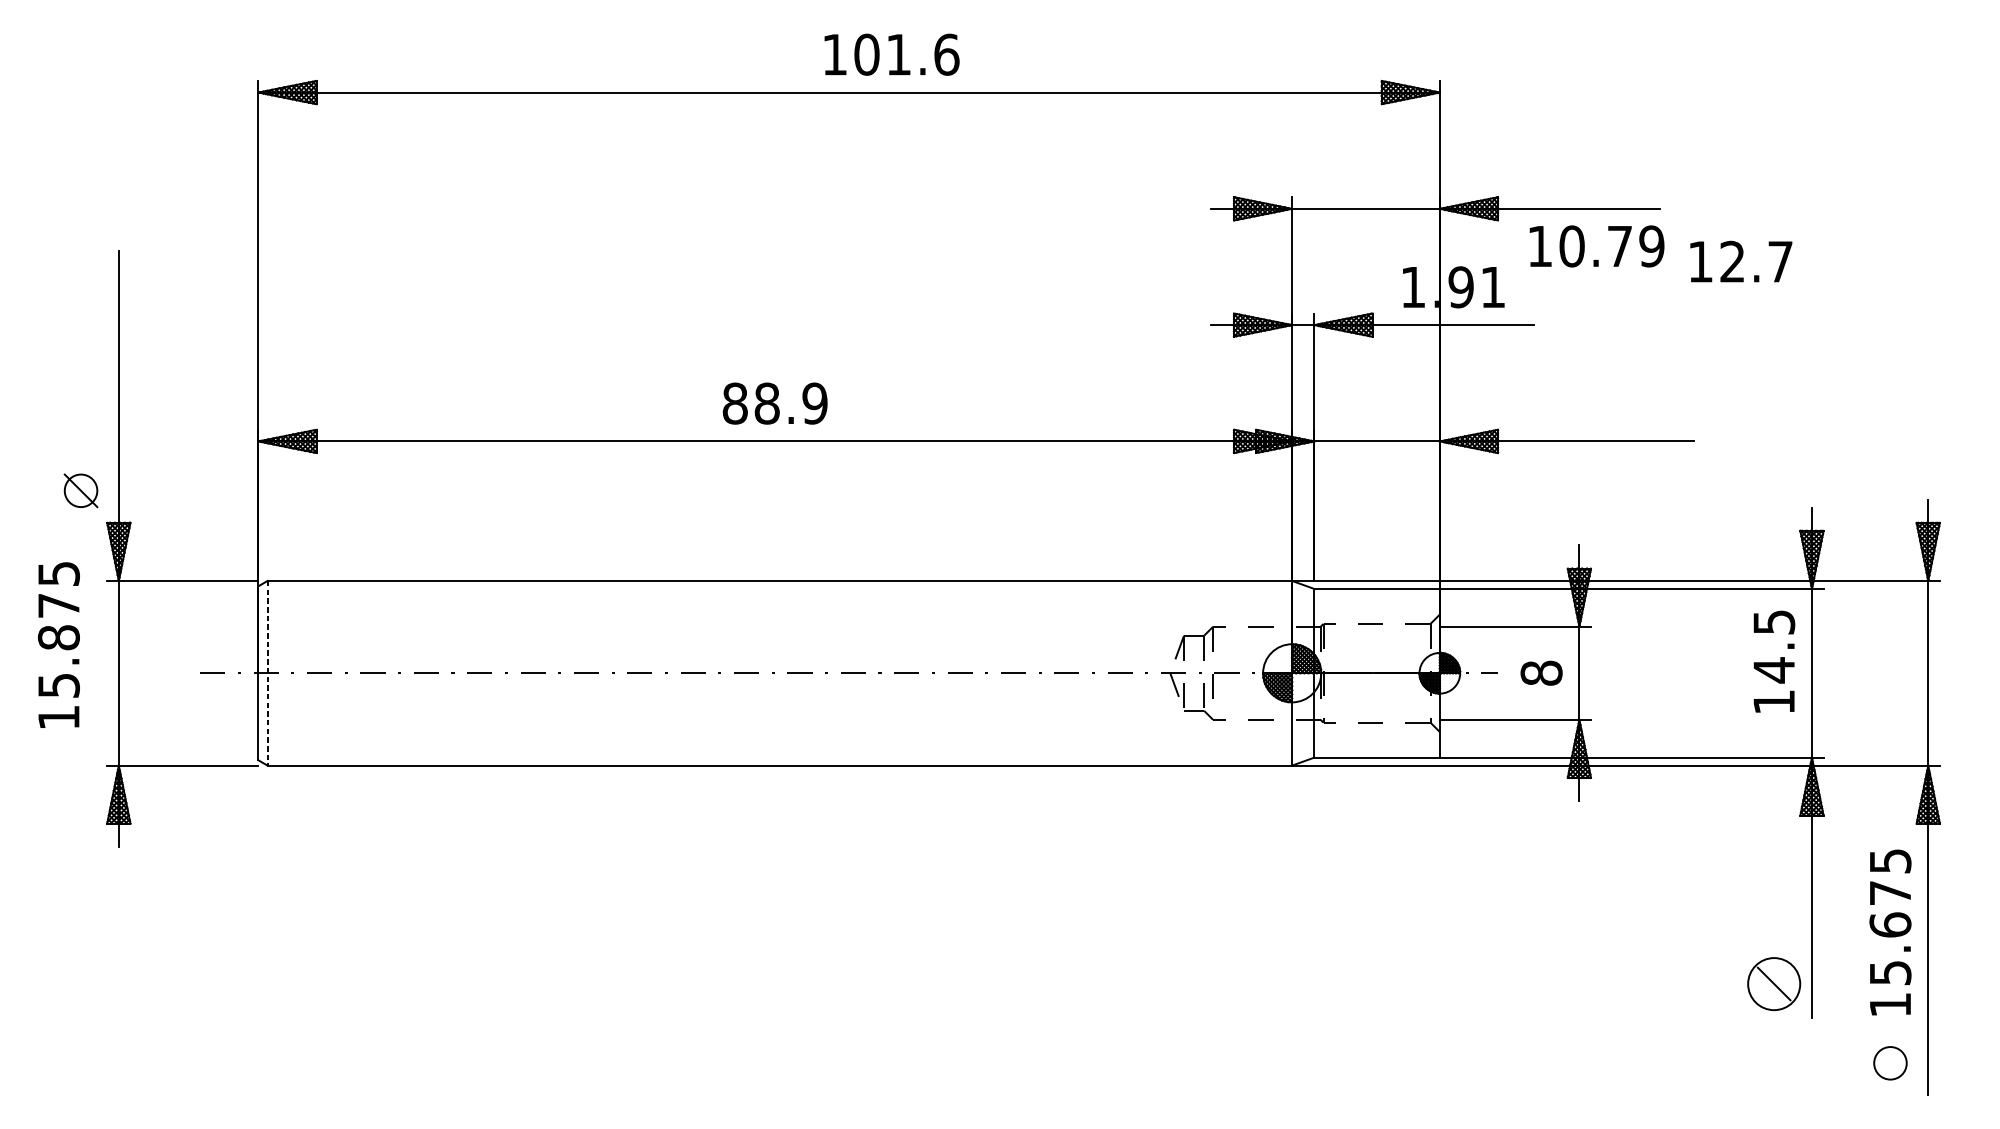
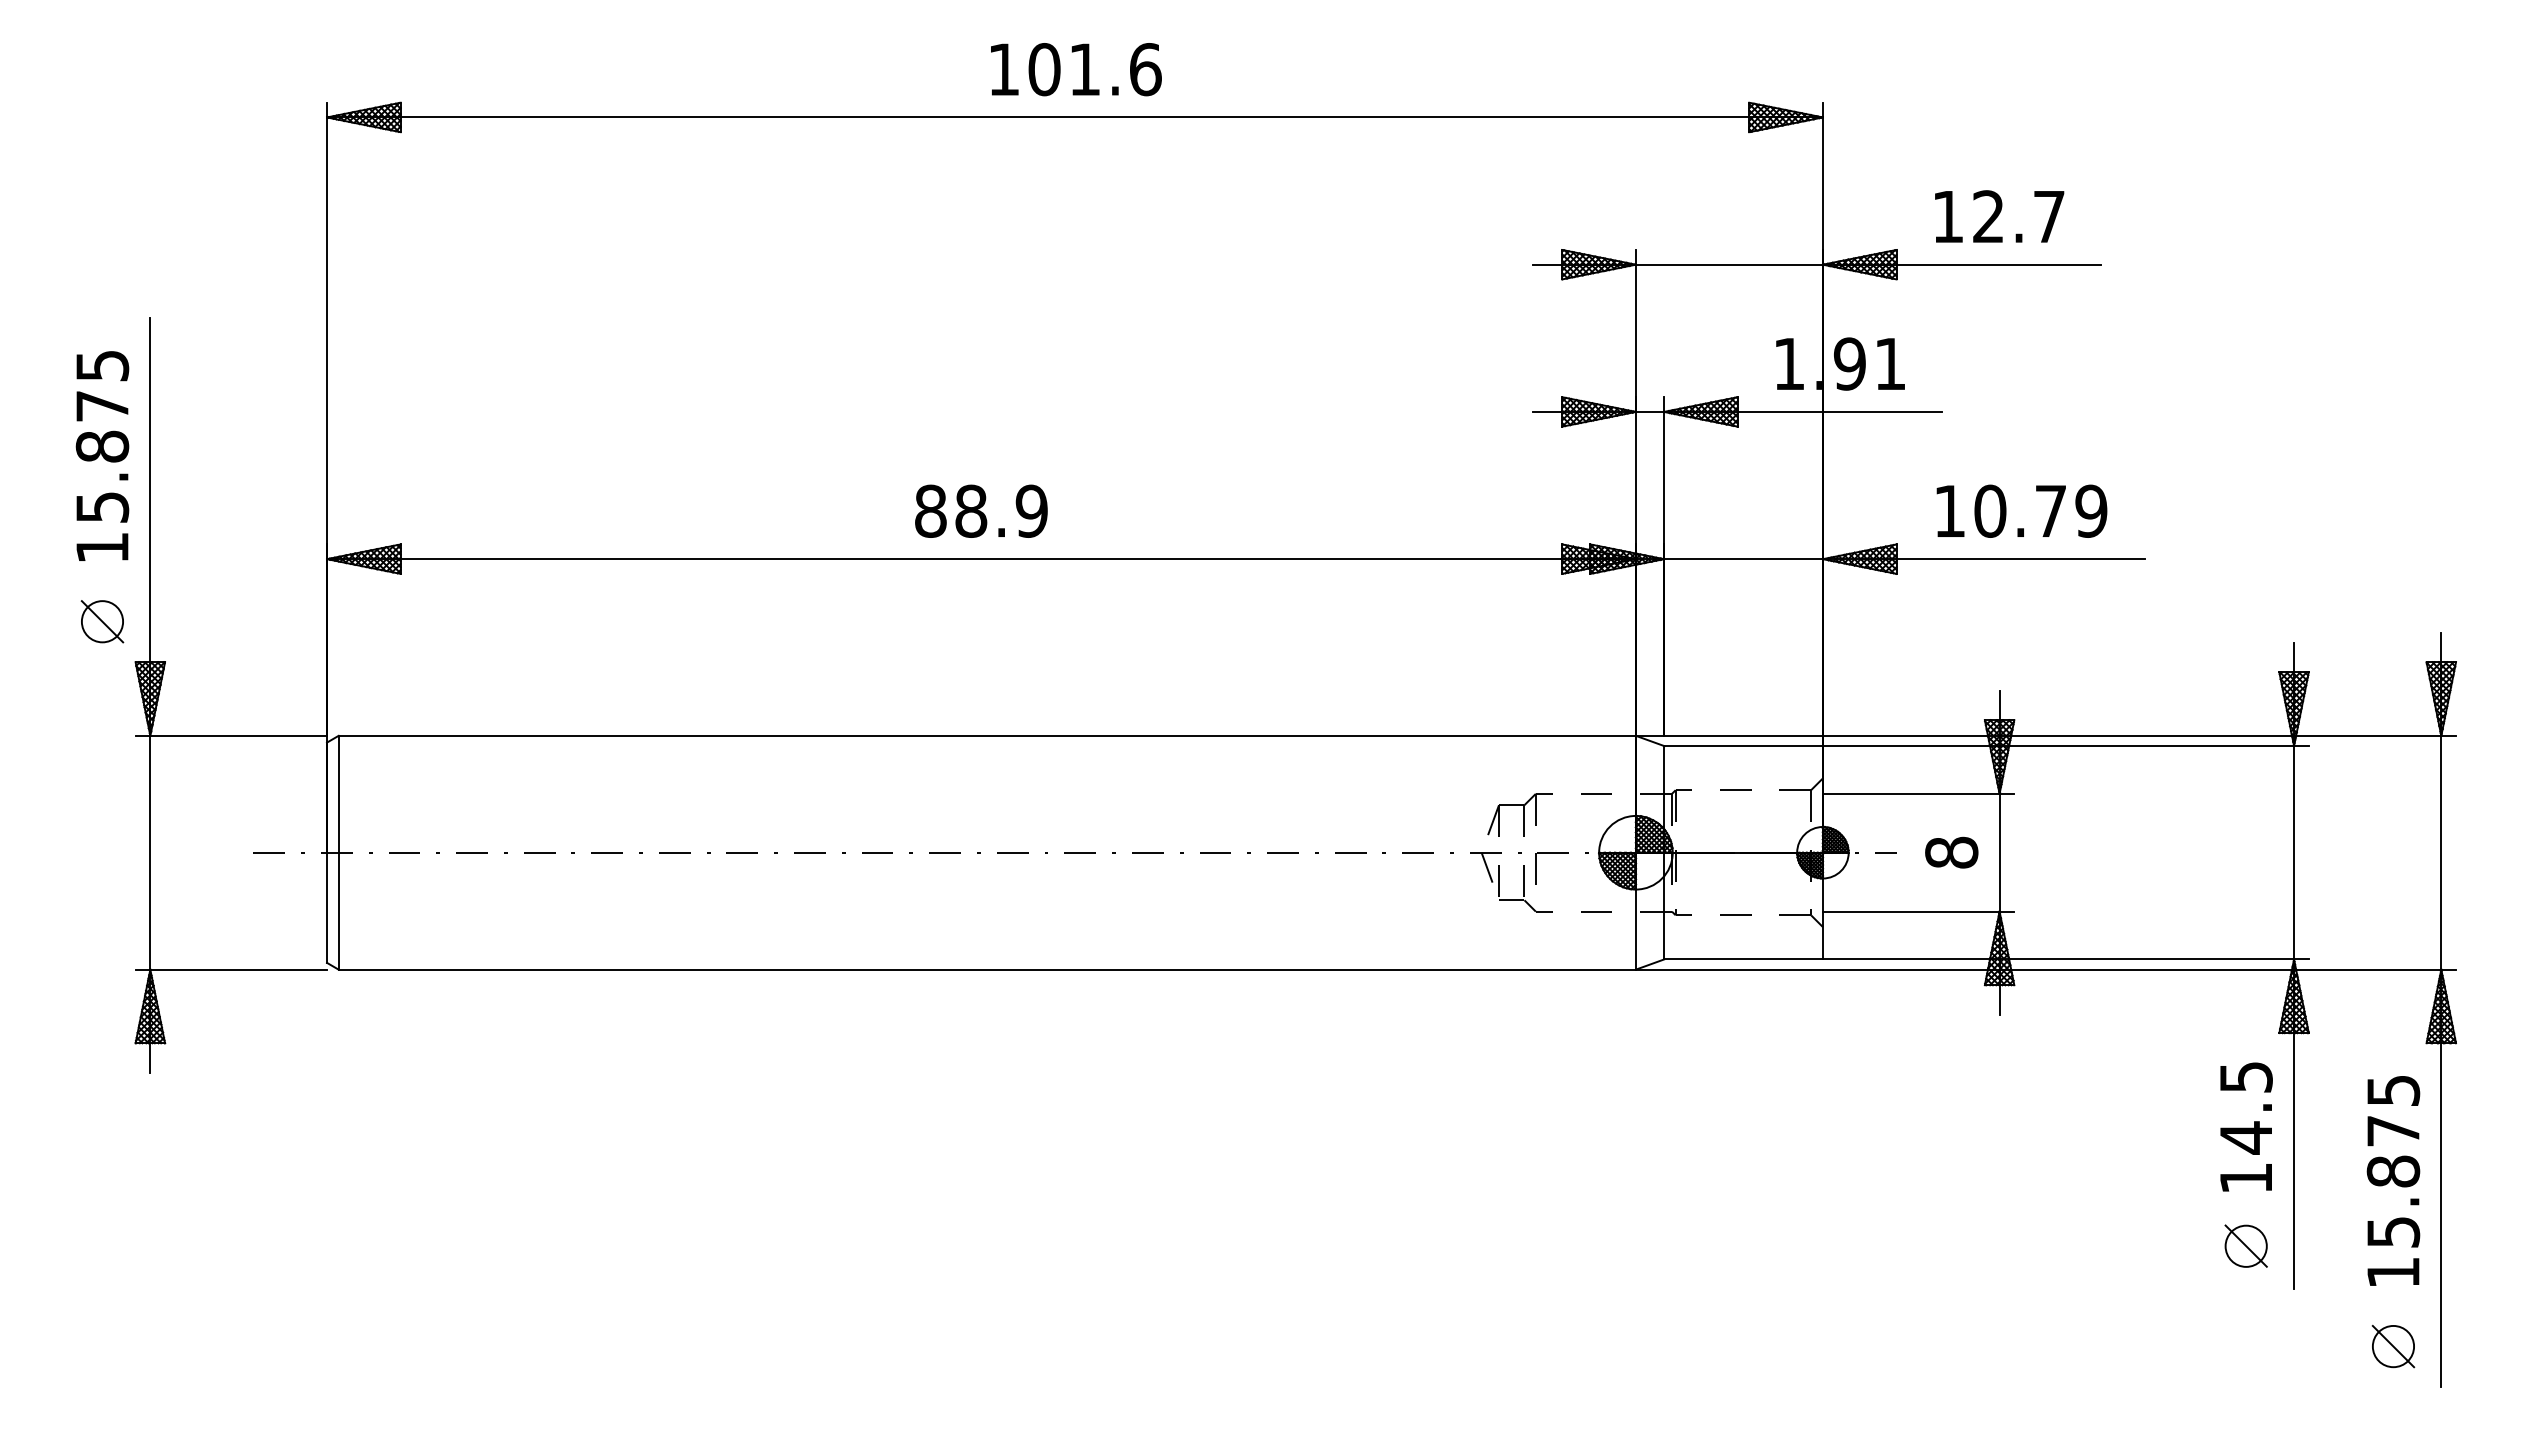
text: (892, 54) -> (1076, 69), moved
text: (1596, 245) -> (2021, 510), moved
text: (1741, 261) -> (1999, 216), moved
text: (58, 644) -> (102, 455), moved
text: (1774, 661) -> (2246, 1126), moved
line: (267, 673) -> (338, 852), dashed -> solid
text: (1890, 925) -> (2393, 1171), 15.675 -> 15.875
circle: (1773, 983) -> (2245, 1245), size x0.62
line: (1890, 1063) -> (2393, 1346), added

